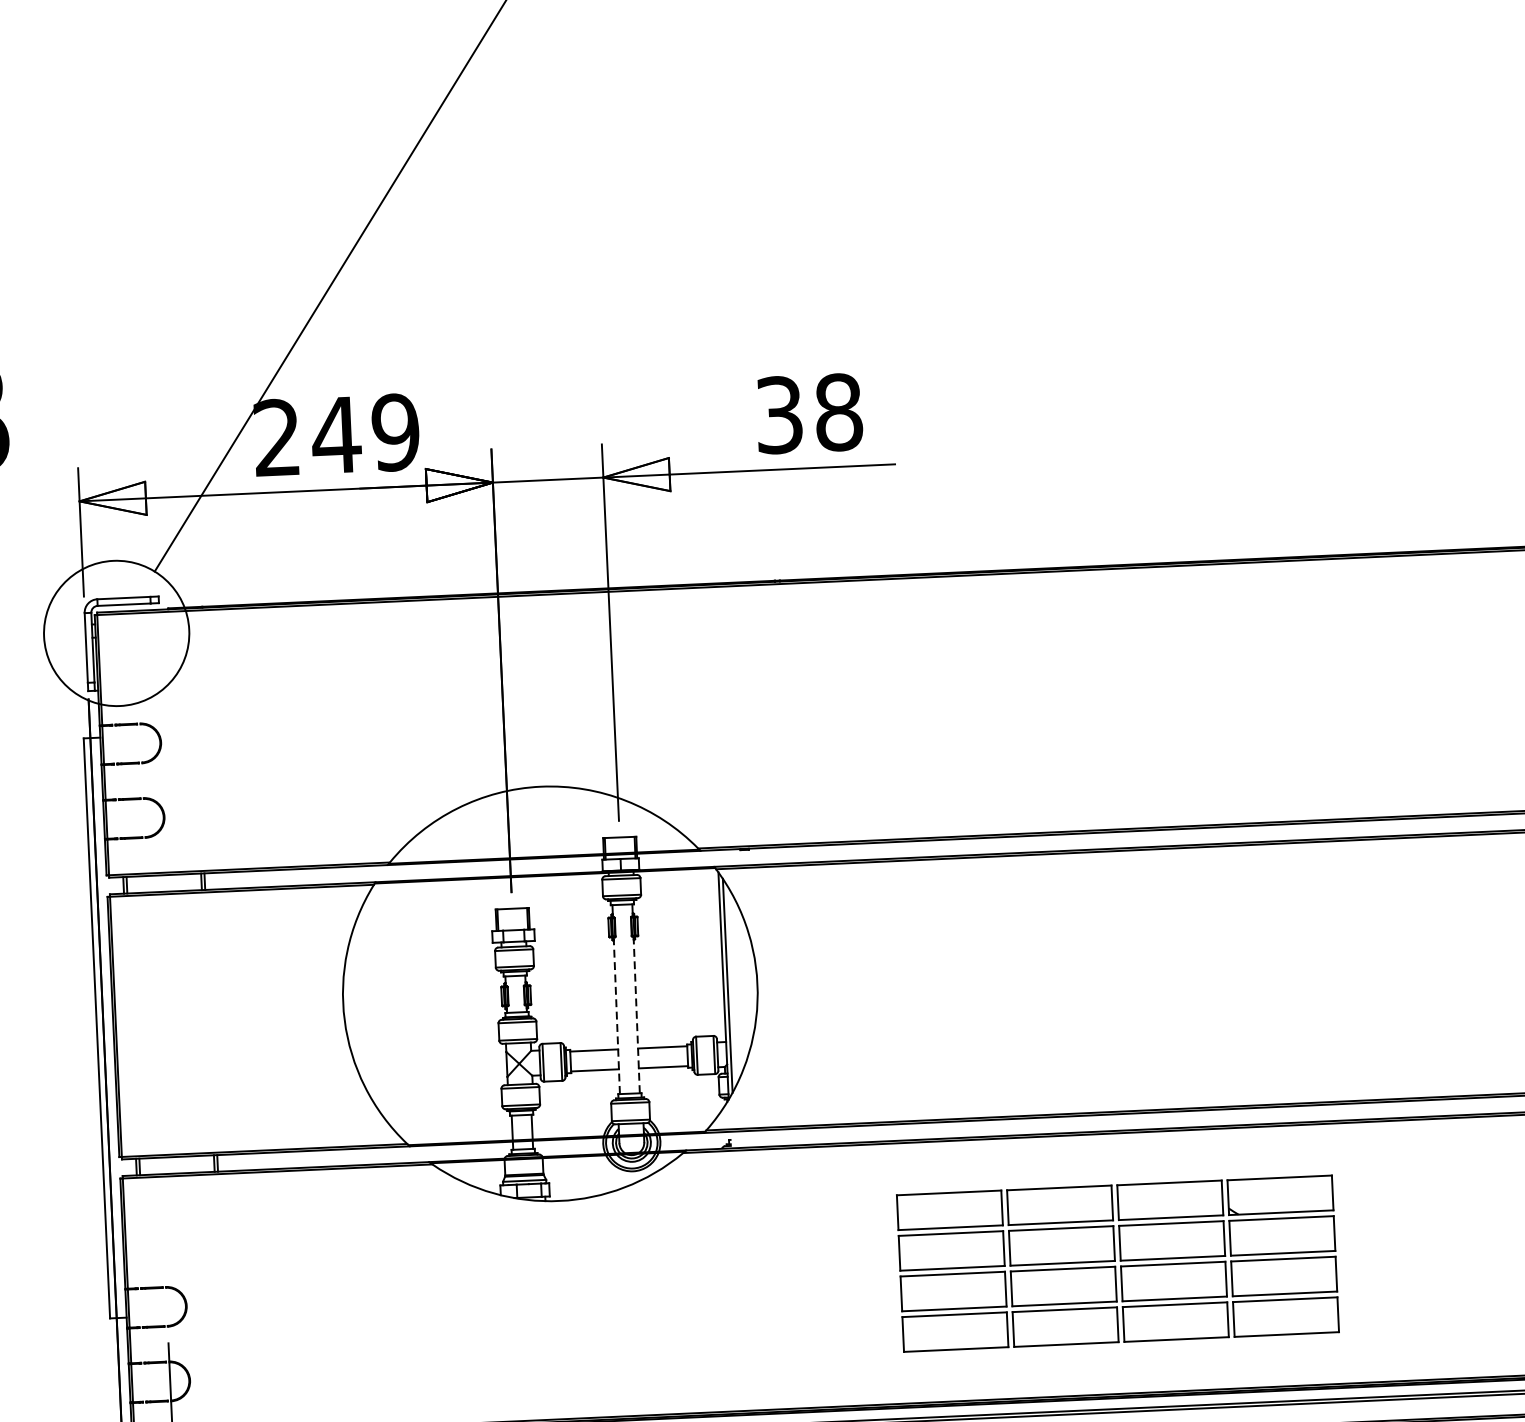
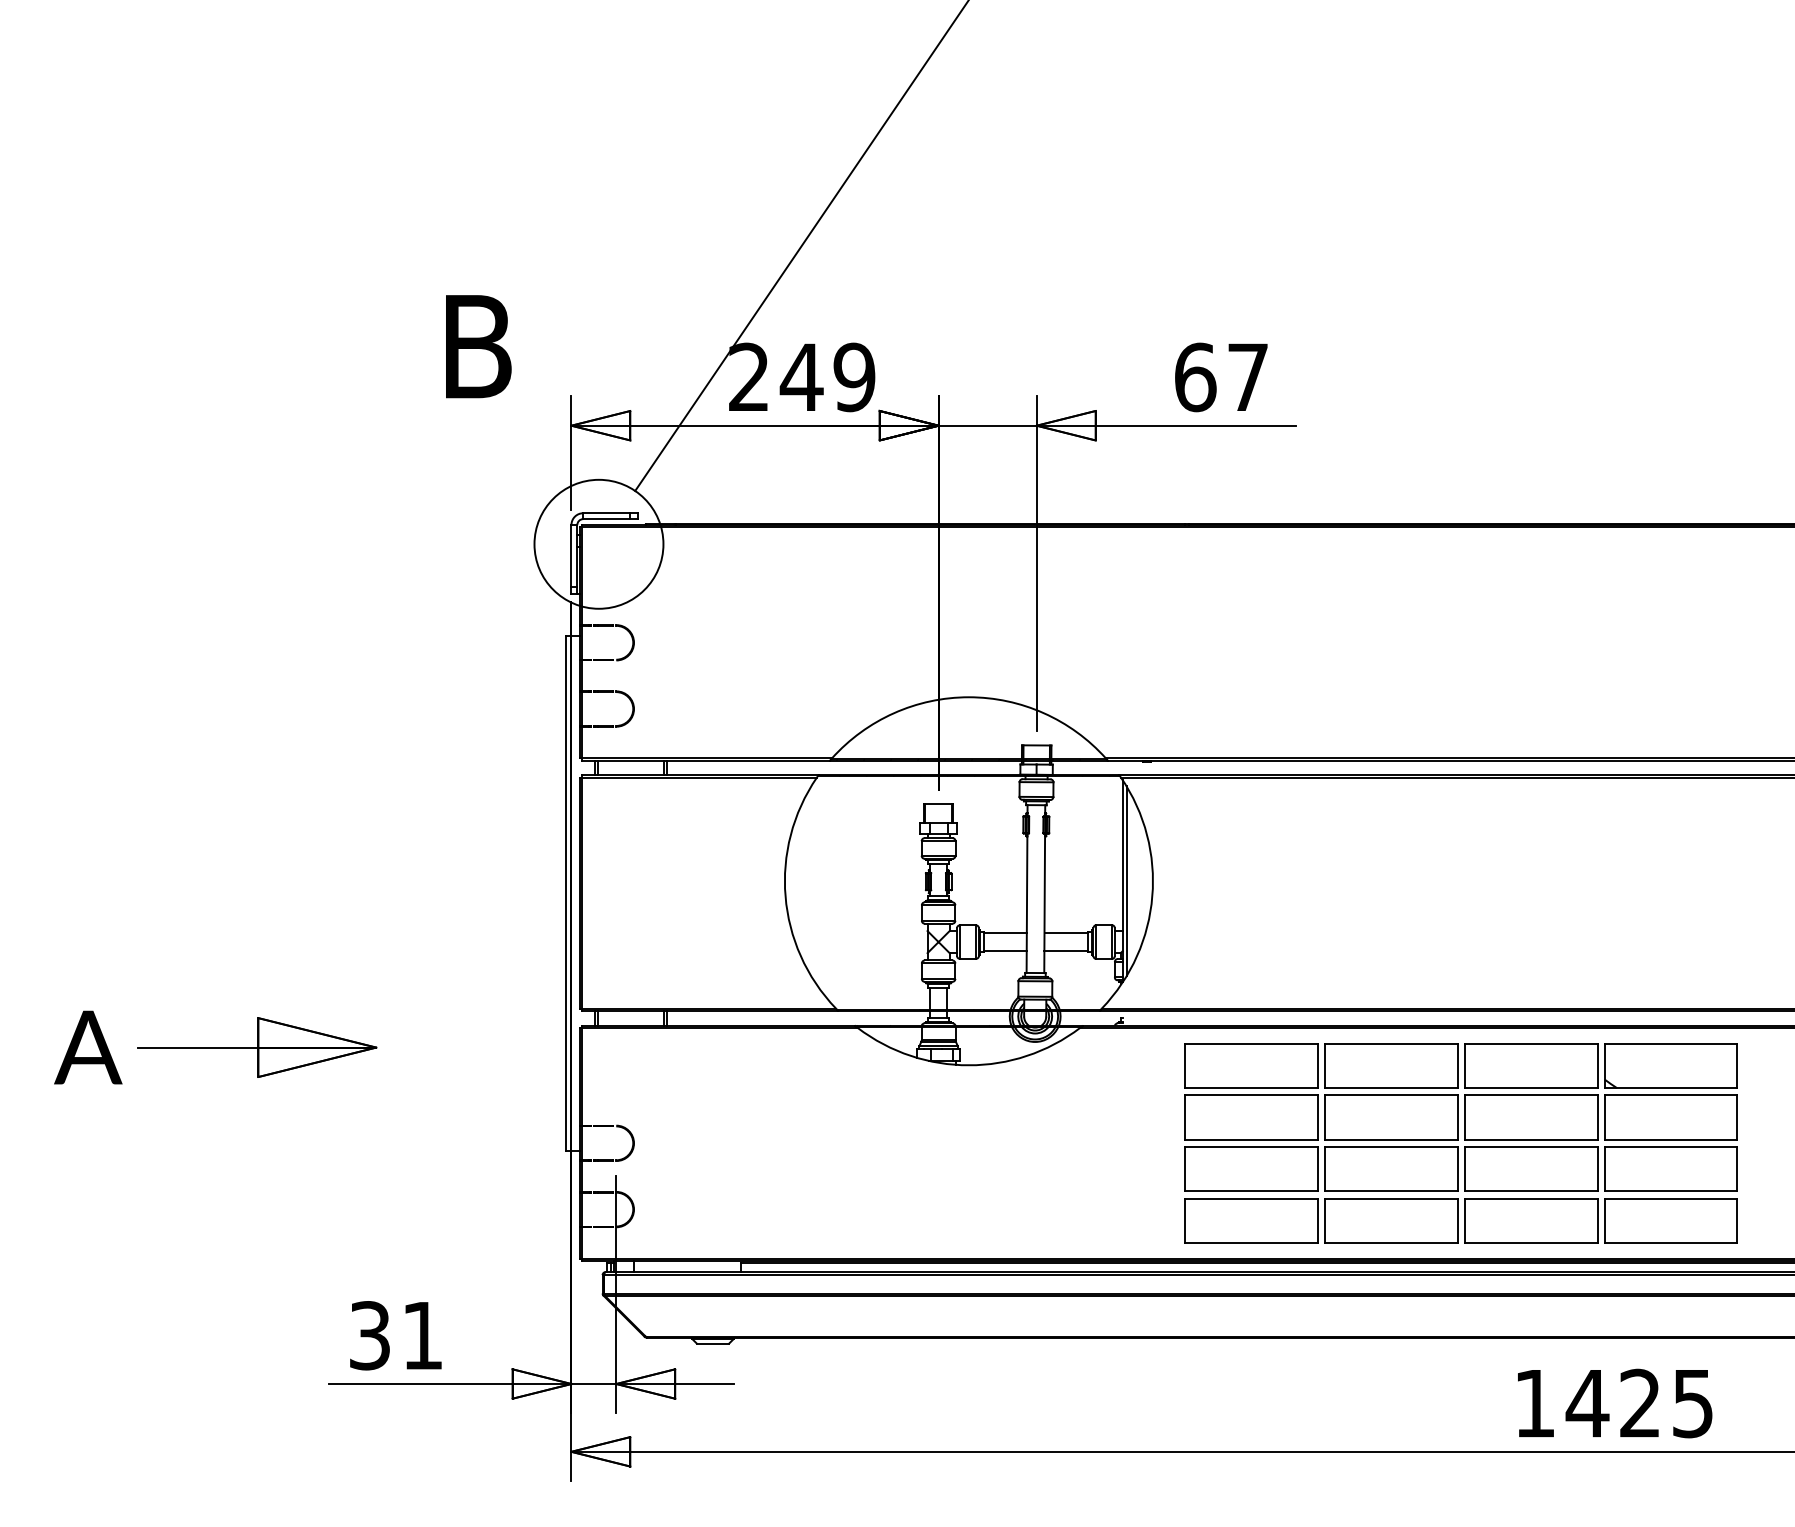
text: (808, 413) -> (1221, 377), 38 -> 67
line: (636, 1014) -> (1044, 903), dashed -> solid
line: (617, 1015) -> (1027, 903), dashed -> solid
part: (1117, 1263) -> (1460, 1143), size x1.43

